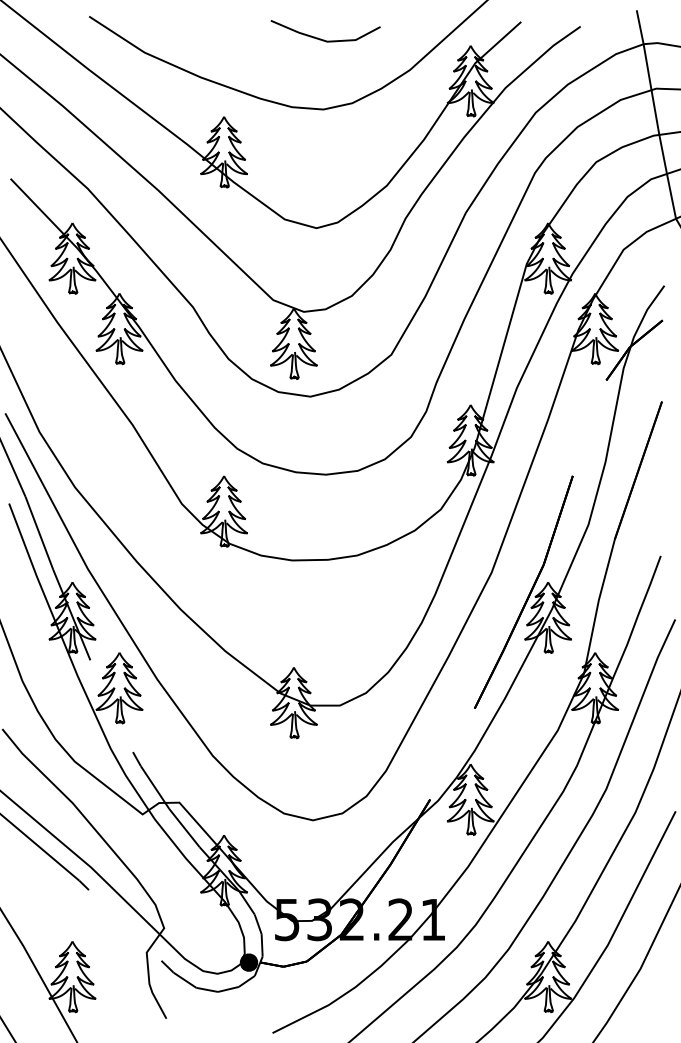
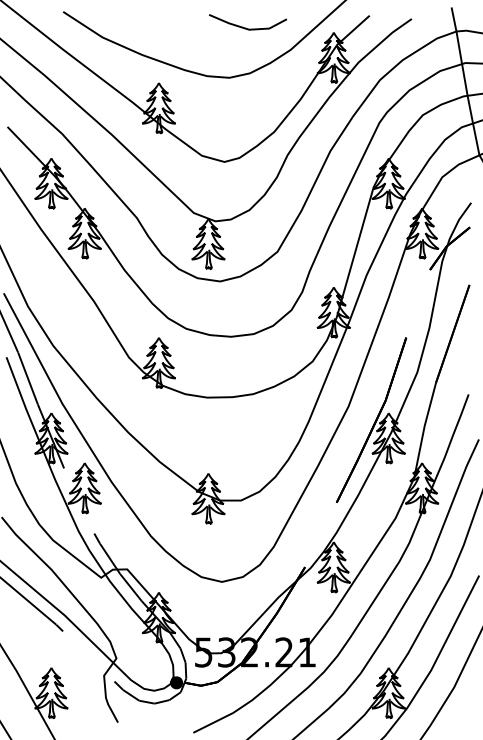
line: (321, 38) -> (245, 27), moved

